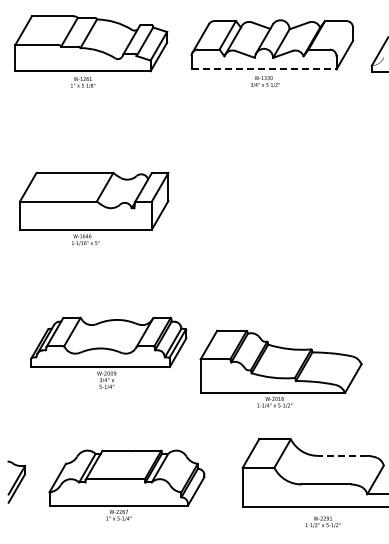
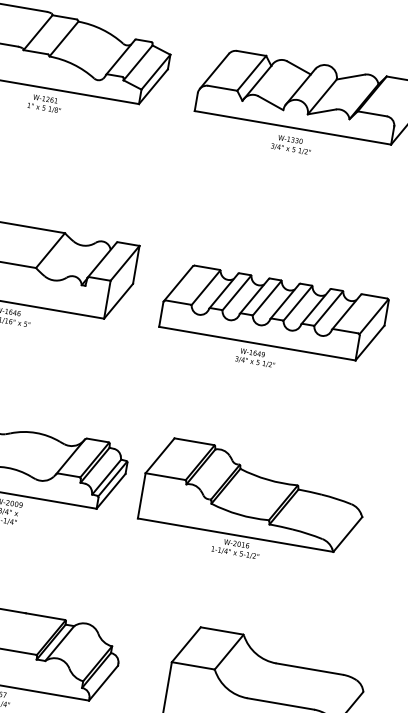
line: (264, 69) -> (293, 128), dashed -> solid
part: (272, 211) -> (271, 322), added
part: (280, 368) -> (251, 504), moved
line: (342, 455) -> (309, 668), dashed -> solid

